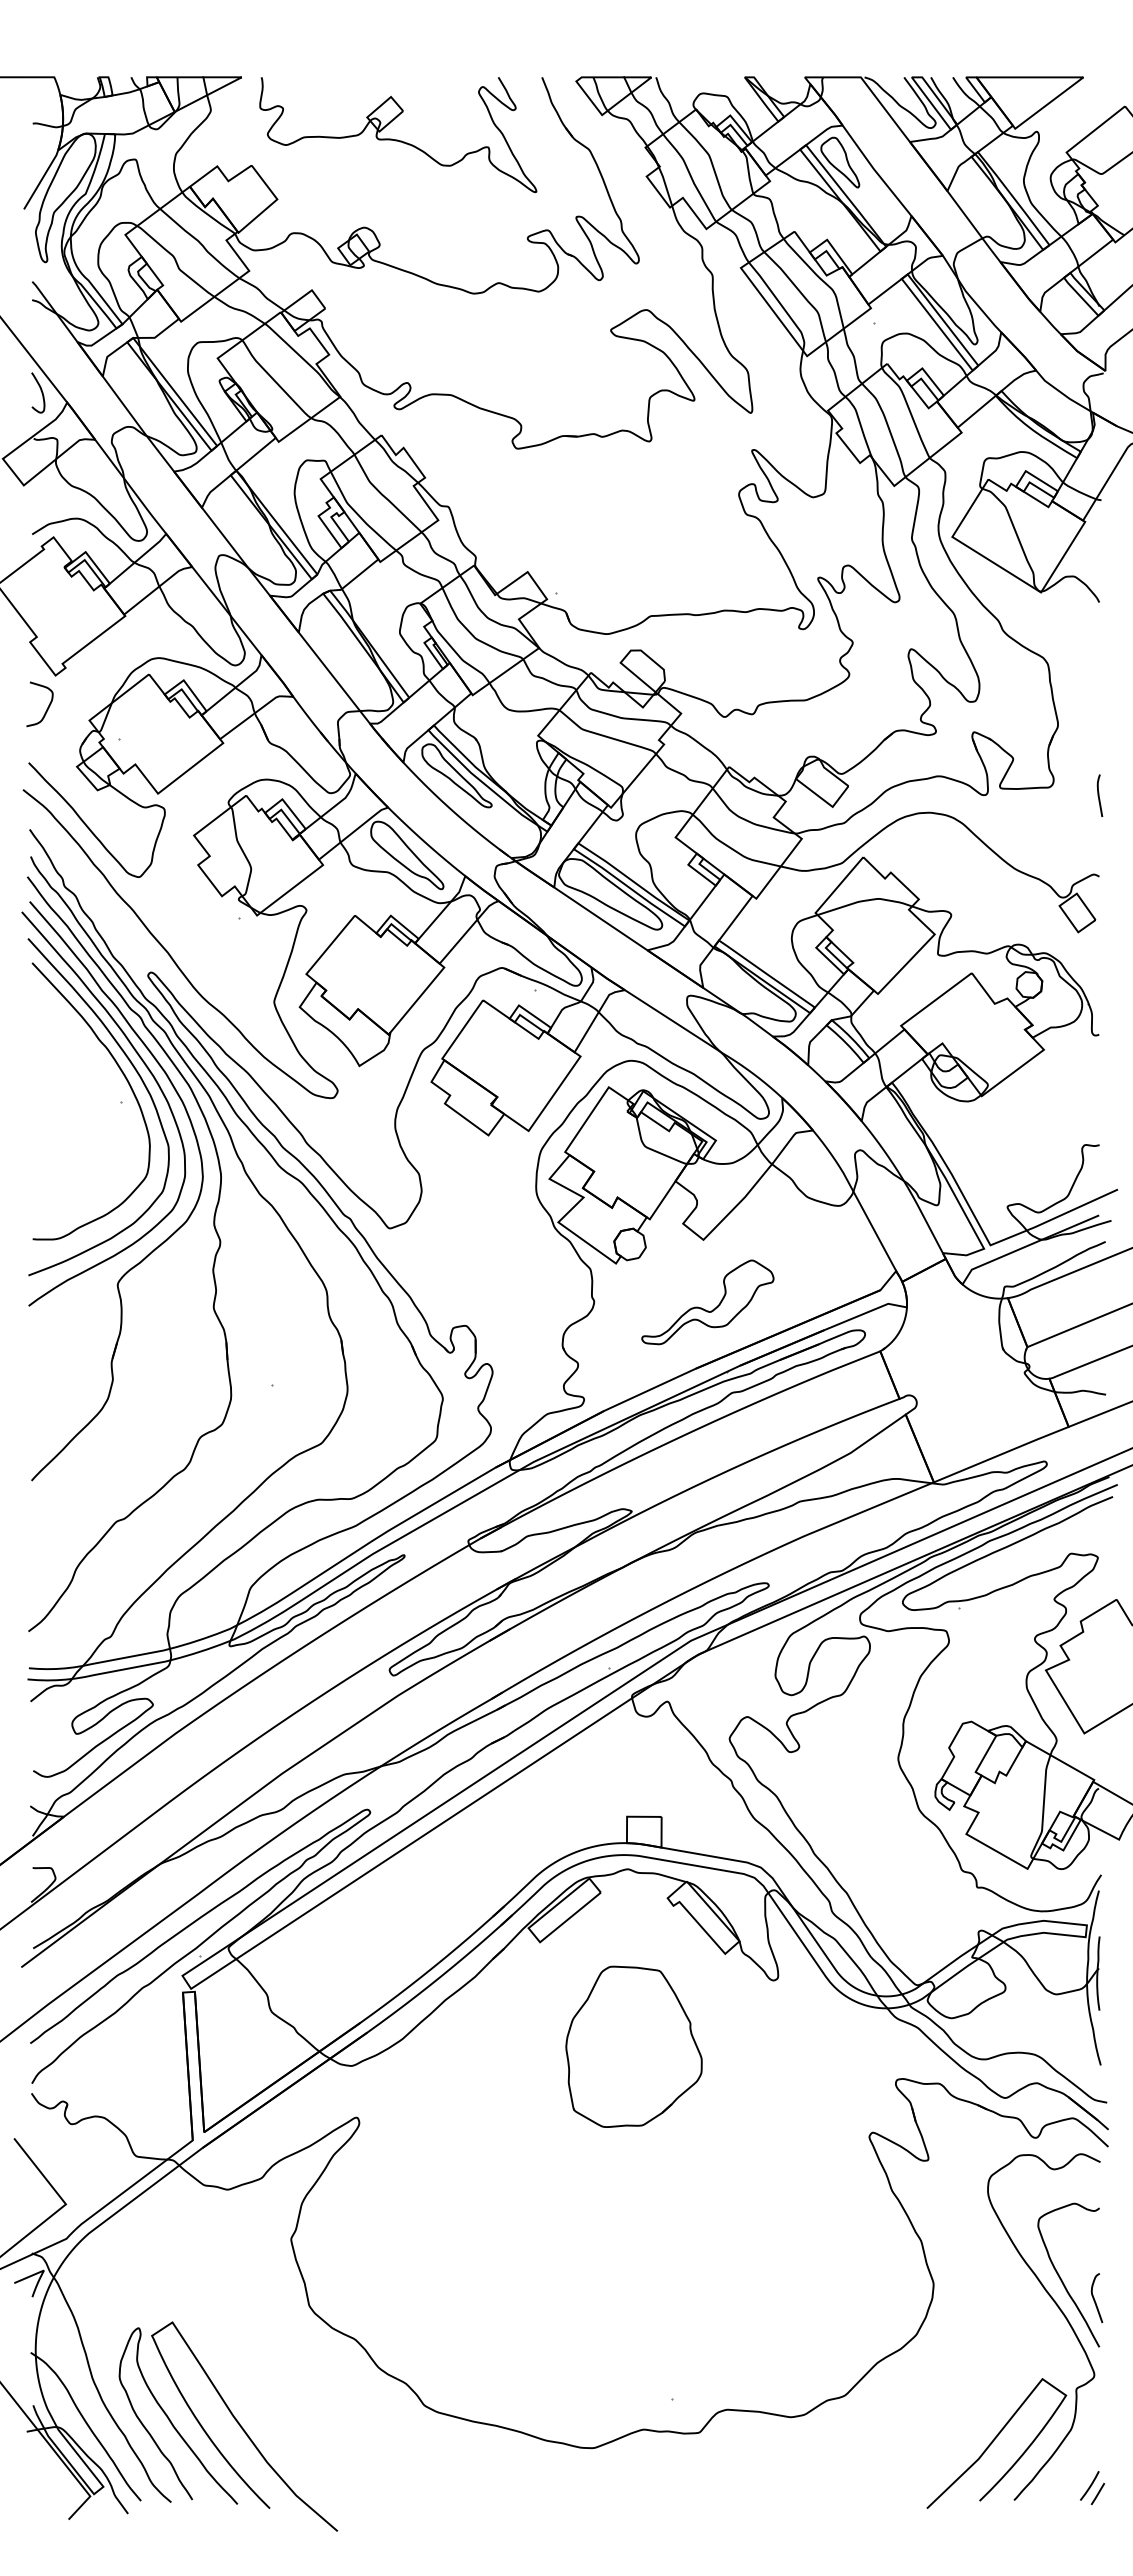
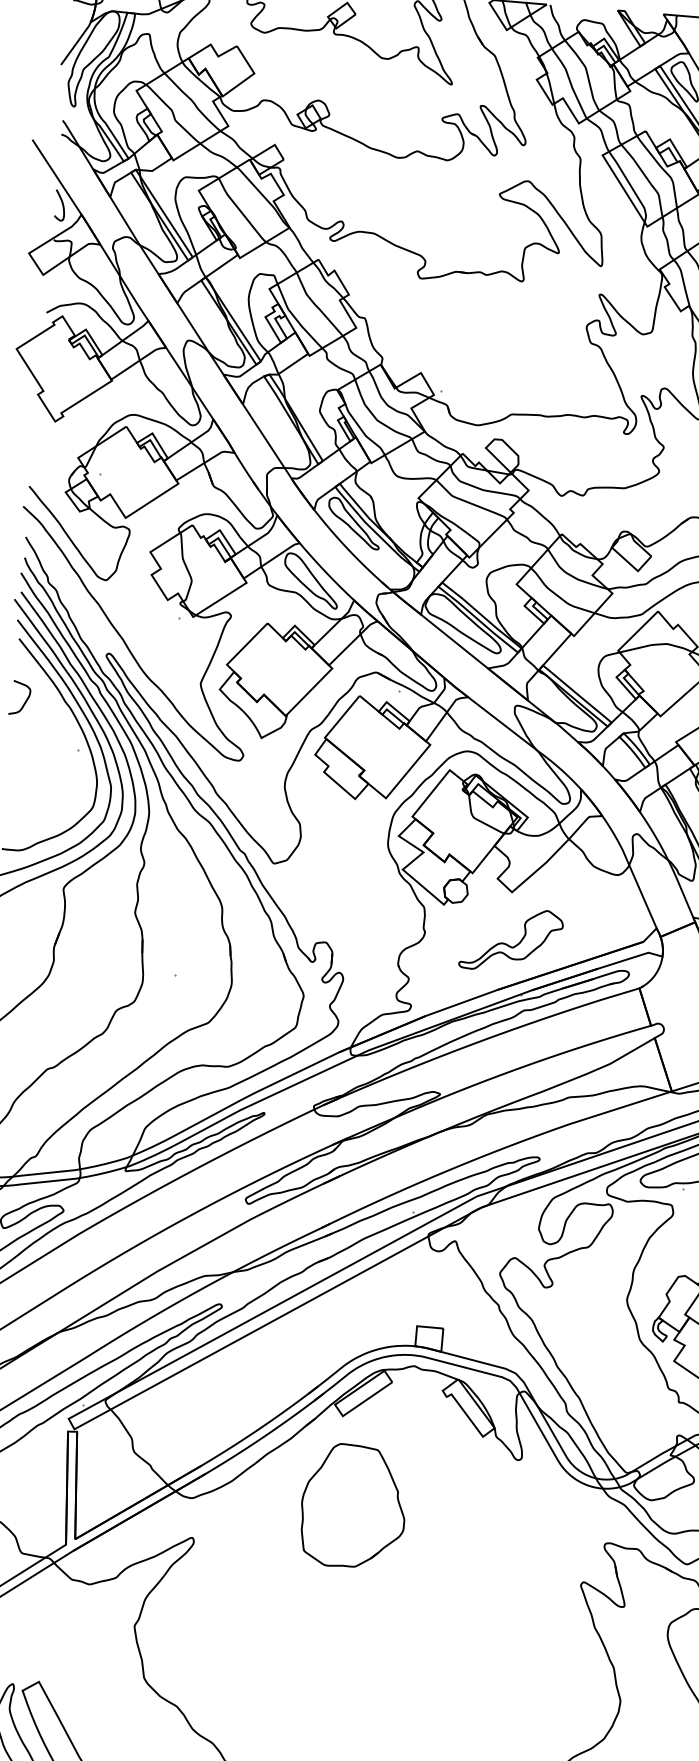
curve: (47, 707) -> (25, 700), moved
part: (633, 2046) -> (353, 1506), moved

